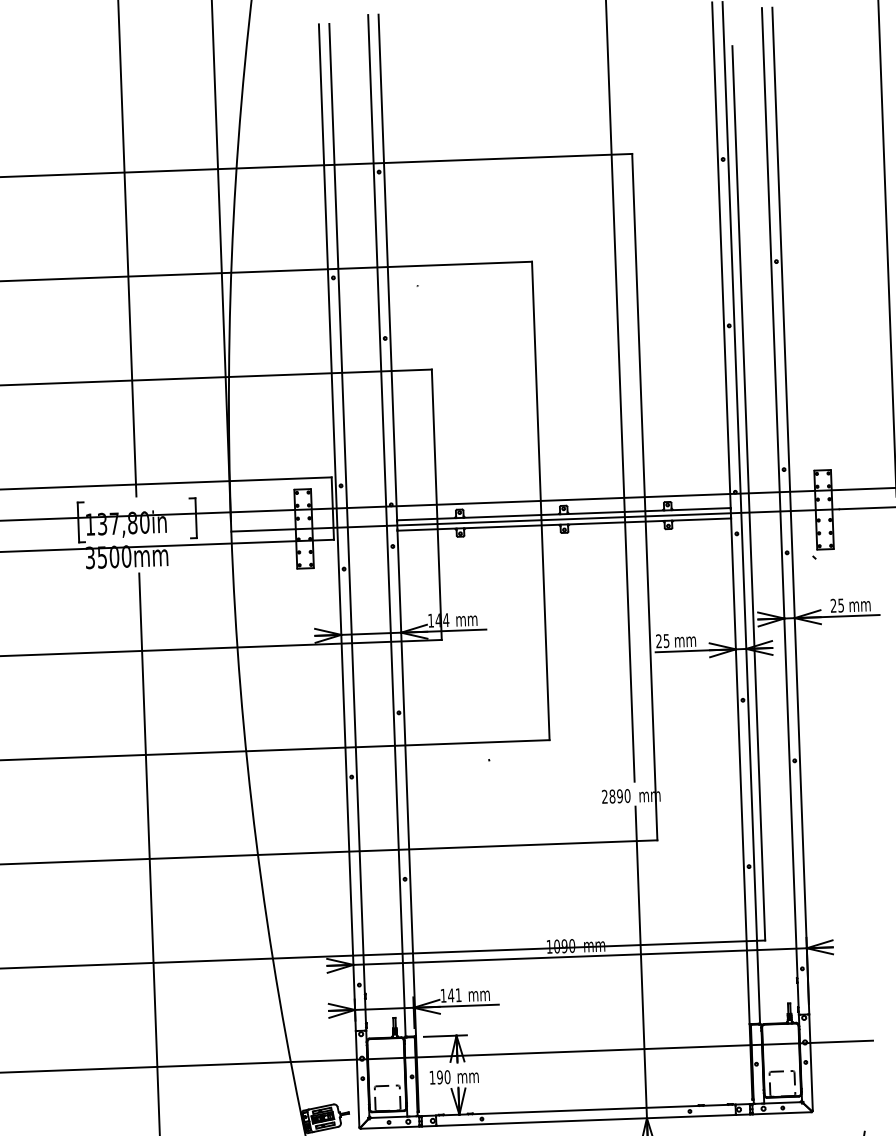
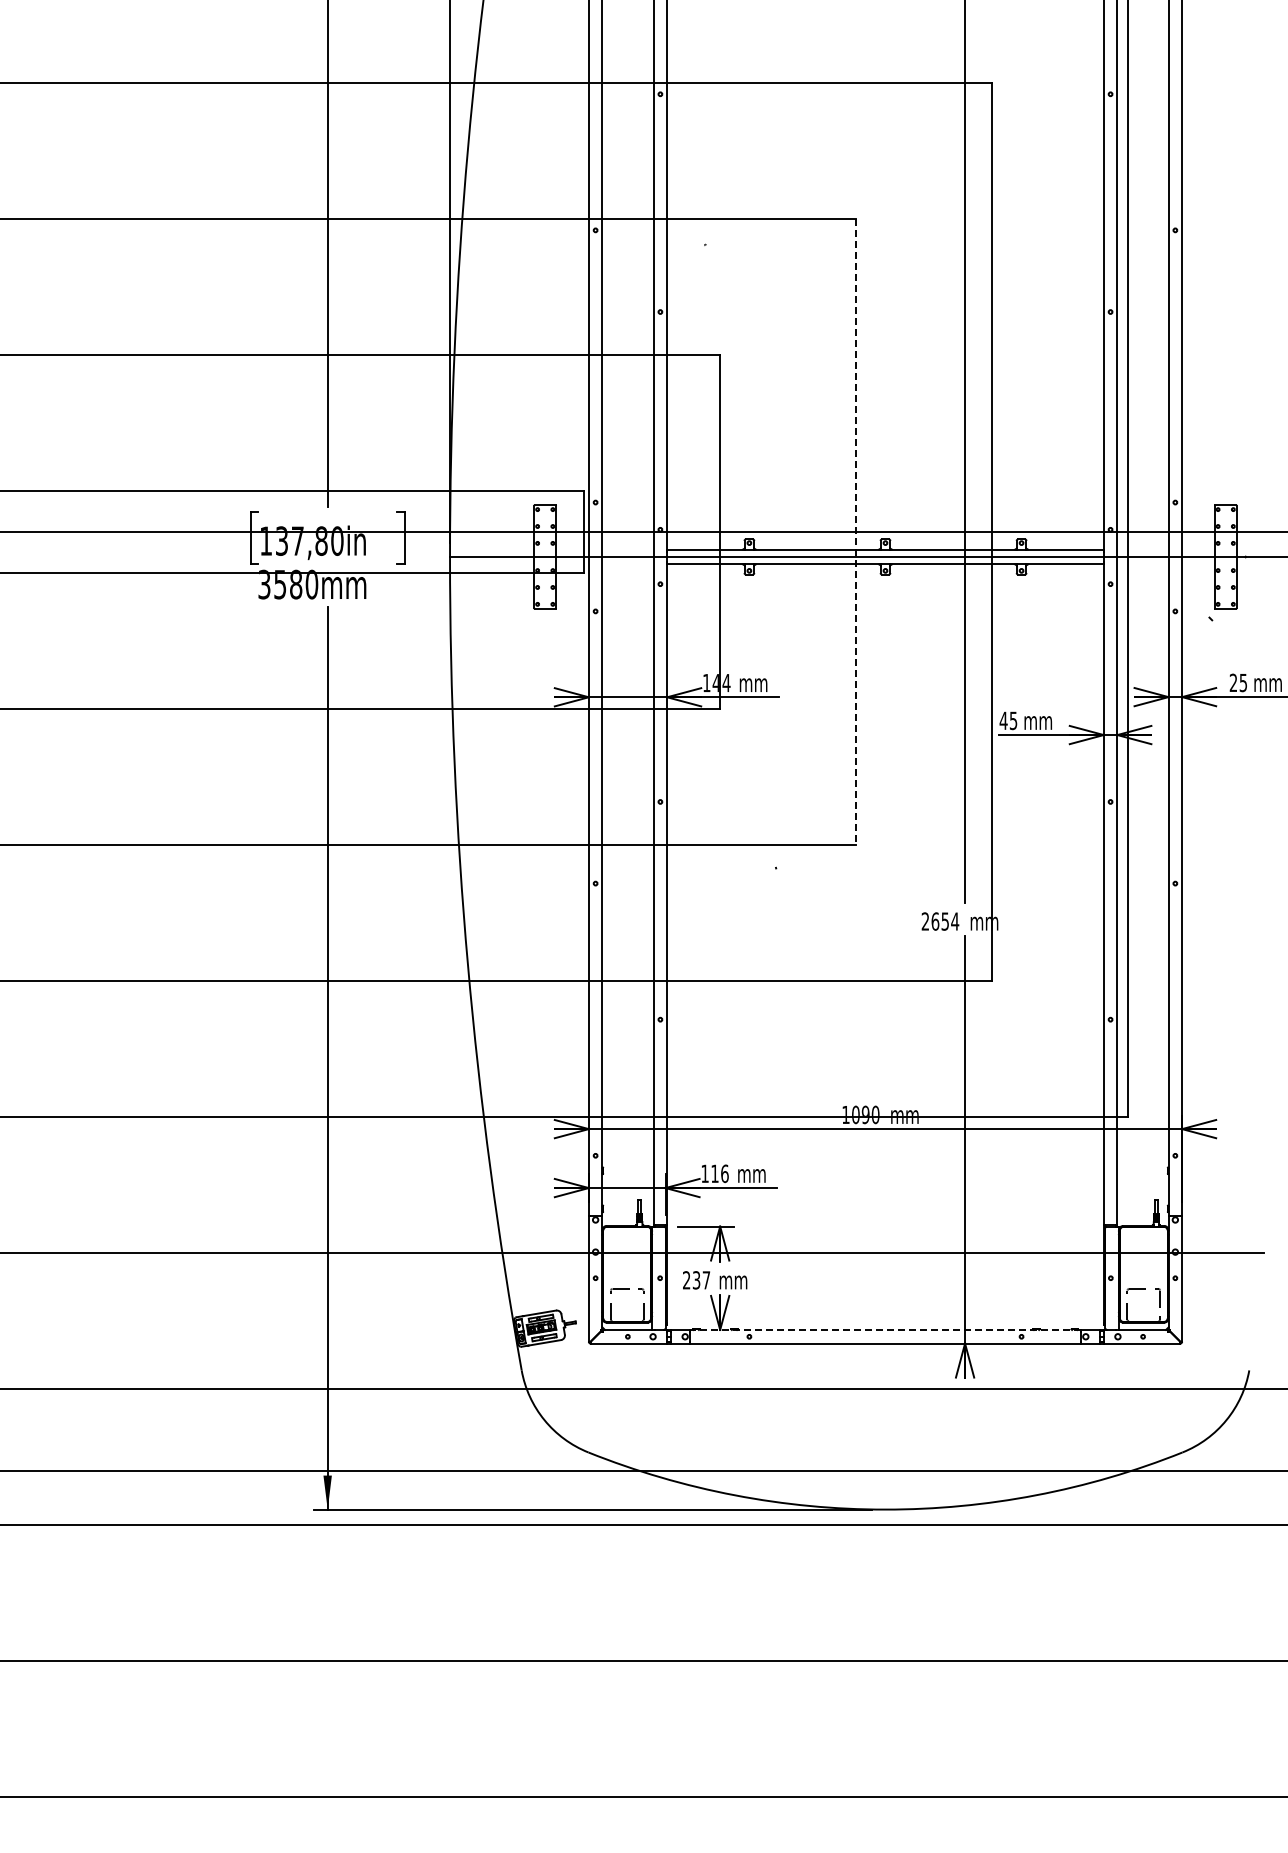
line: (540, 500) -> (855, 531), solid -> dashed
text: (114, 556) -> (296, 584), 3500mm -> 3580mm
text: (658, 641) -> (1003, 720), 25 -> 45
text: (620, 796) -> (945, 921), 2890 -> 2654
text: (454, 995) -> (719, 1173), 141 -> 116
text: (439, 1077) -> (696, 1280), 190 -> 237
line: (585, 1109) -> (885, 1329), solid -> dashed

